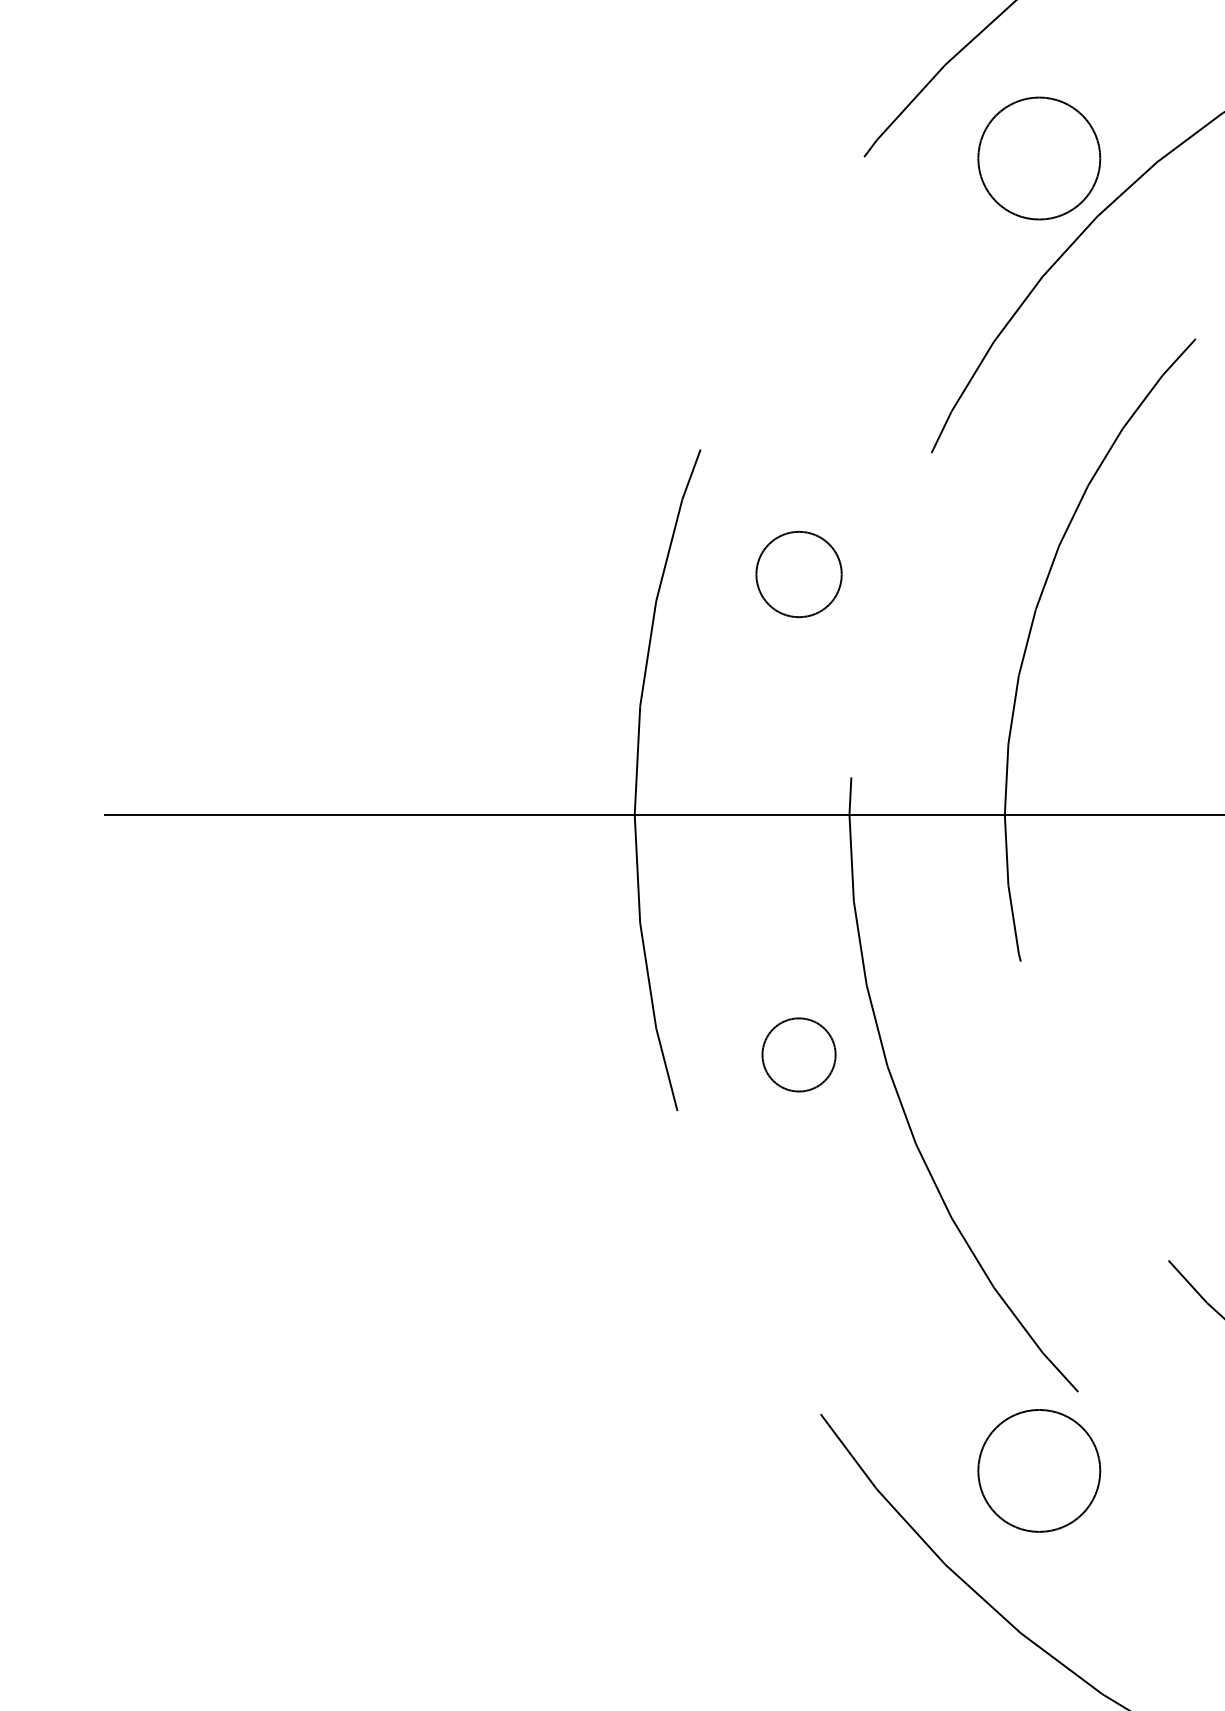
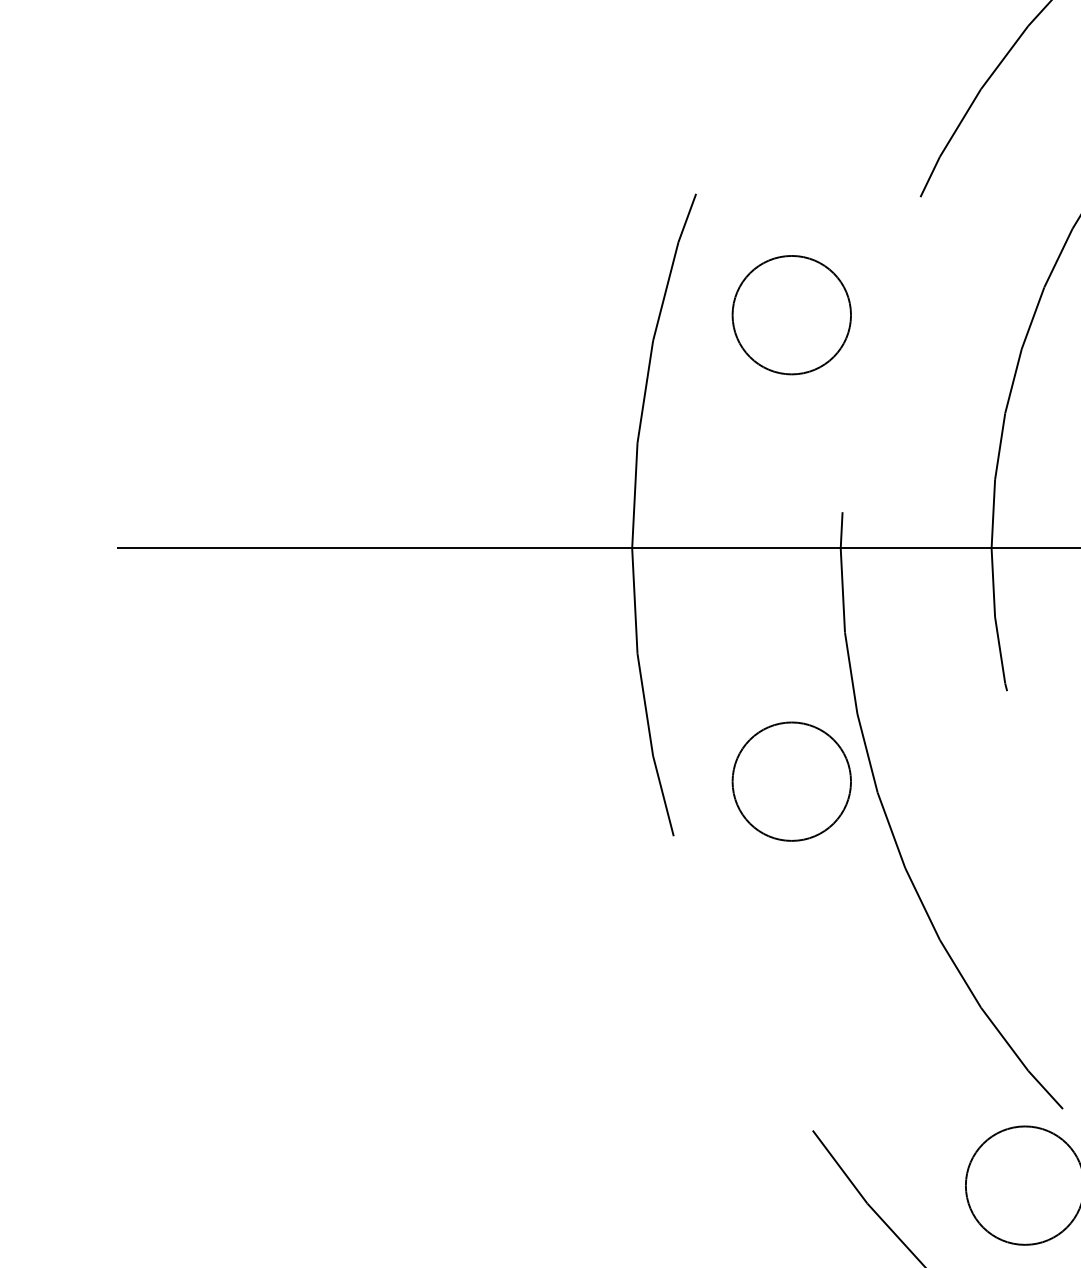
circle: (798, 574) -> (791, 315), size x1.43
circle: (798, 1054) -> (791, 781), size x1.67

